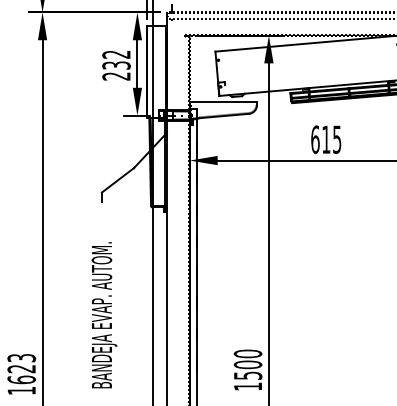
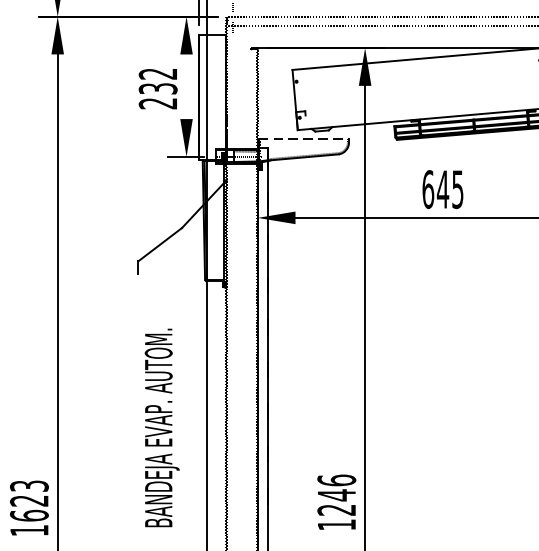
line: (137, 63) -> (186, 86), removed
line: (224, 102) -> (304, 139), solid -> dashed
text: (325, 139) -> (441, 189), 615 -> 645
text: (104, 315) -> (162, 428), moved
text: (247, 364) -> (336, 494), 1500 -> 1246

